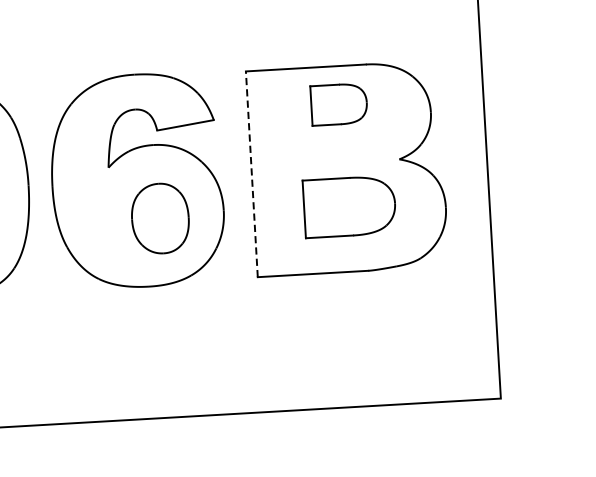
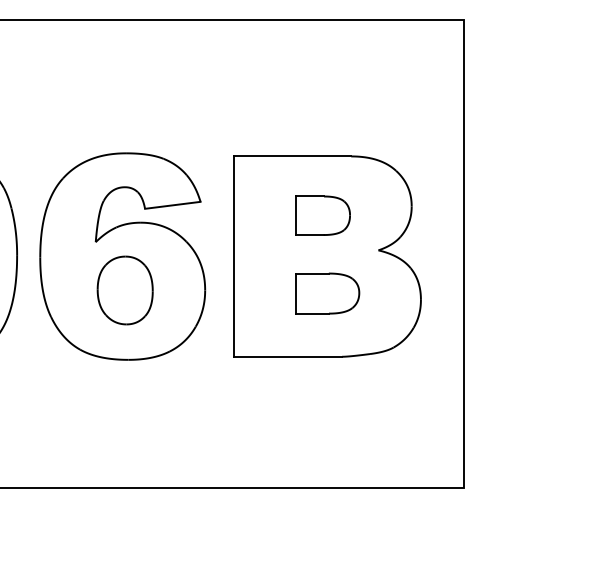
part: (338, 104) -> (322, 215), moved
line: (251, 174) -> (234, 256), dashed -> solid
part: (349, 206) -> (327, 293), size x0.71
part: (159, 218) -> (124, 290), moved

